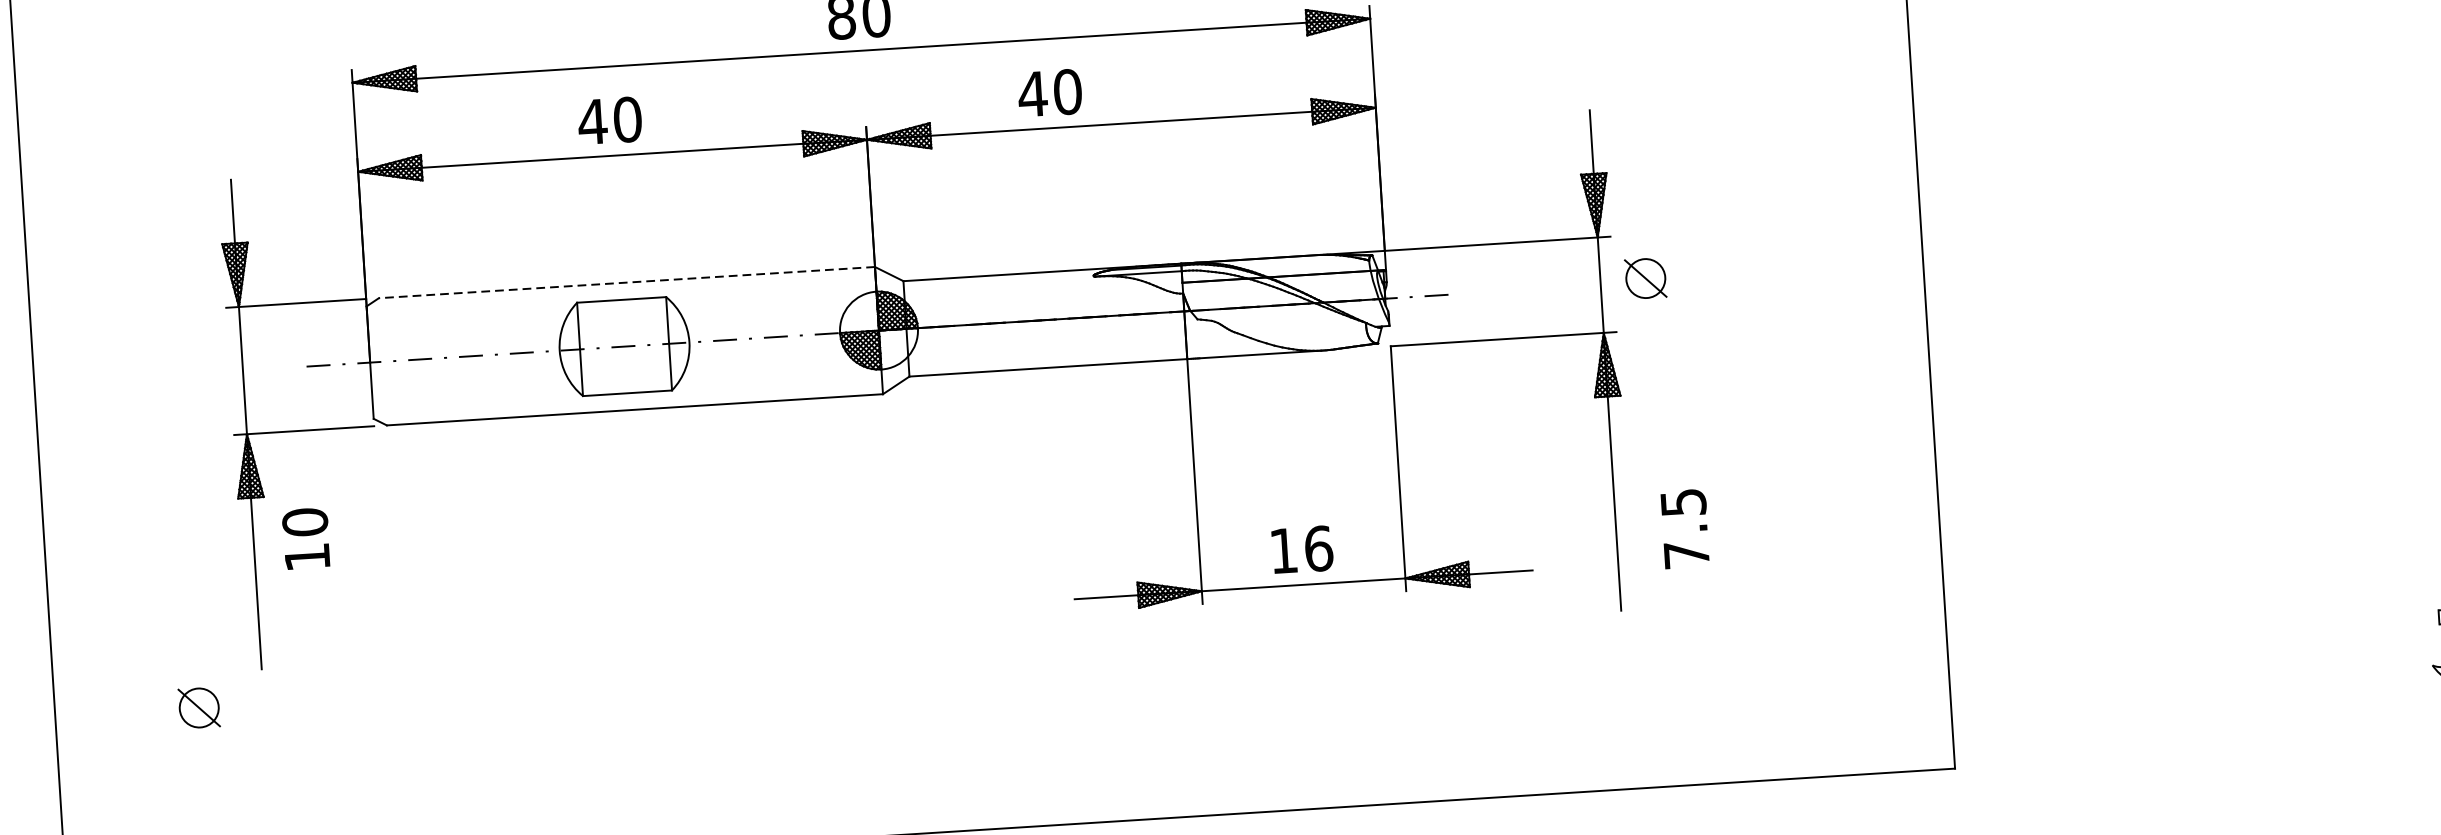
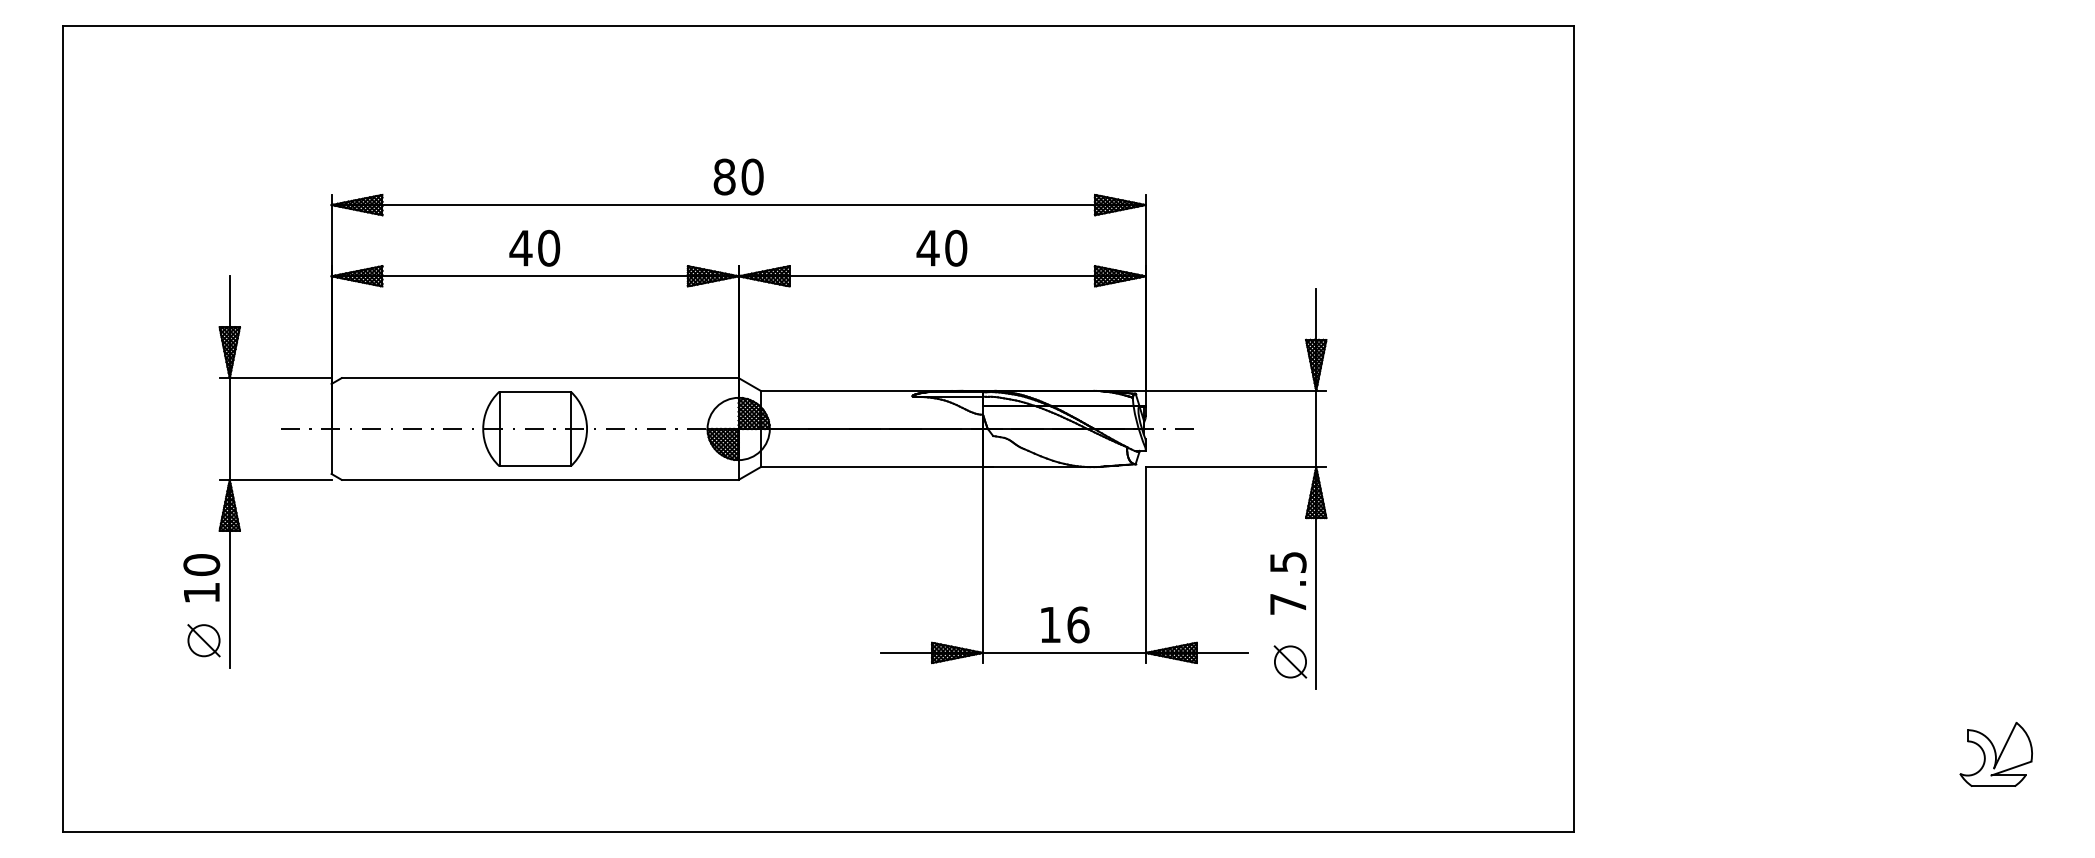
text: (1049, 93) -> (941, 248), moved
part: (1645, 277) -> (1290, 661), moved
line: (626, 283) -> (539, 378), dashed -> solid
text: (1685, 528) -> (1288, 583), moved
text: (305, 539) -> (201, 578), moved
part: (198, 707) -> (203, 640), moved

